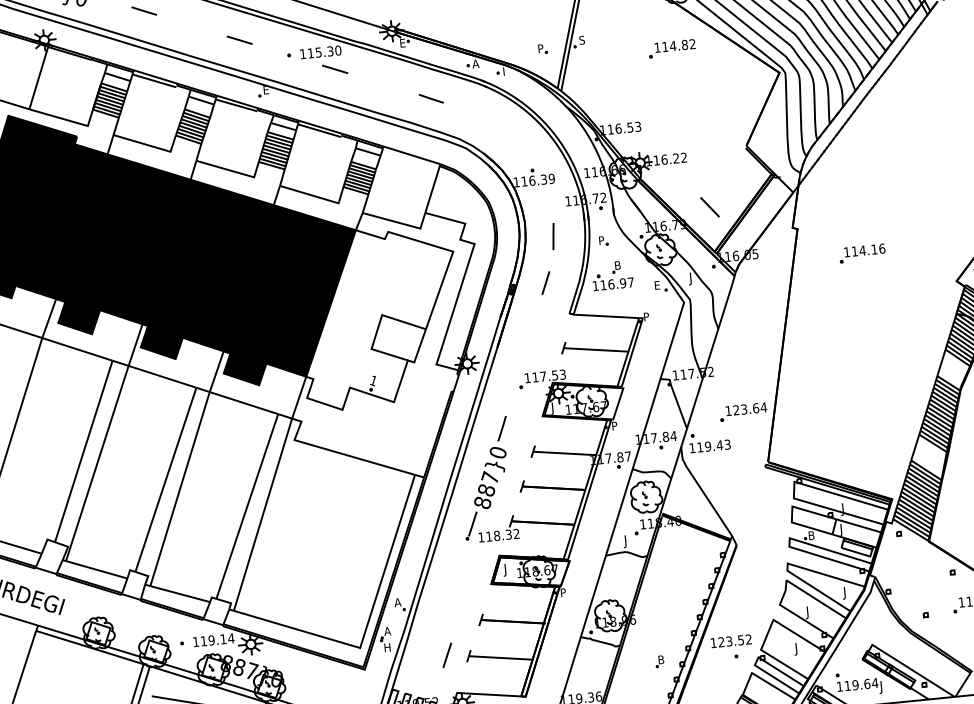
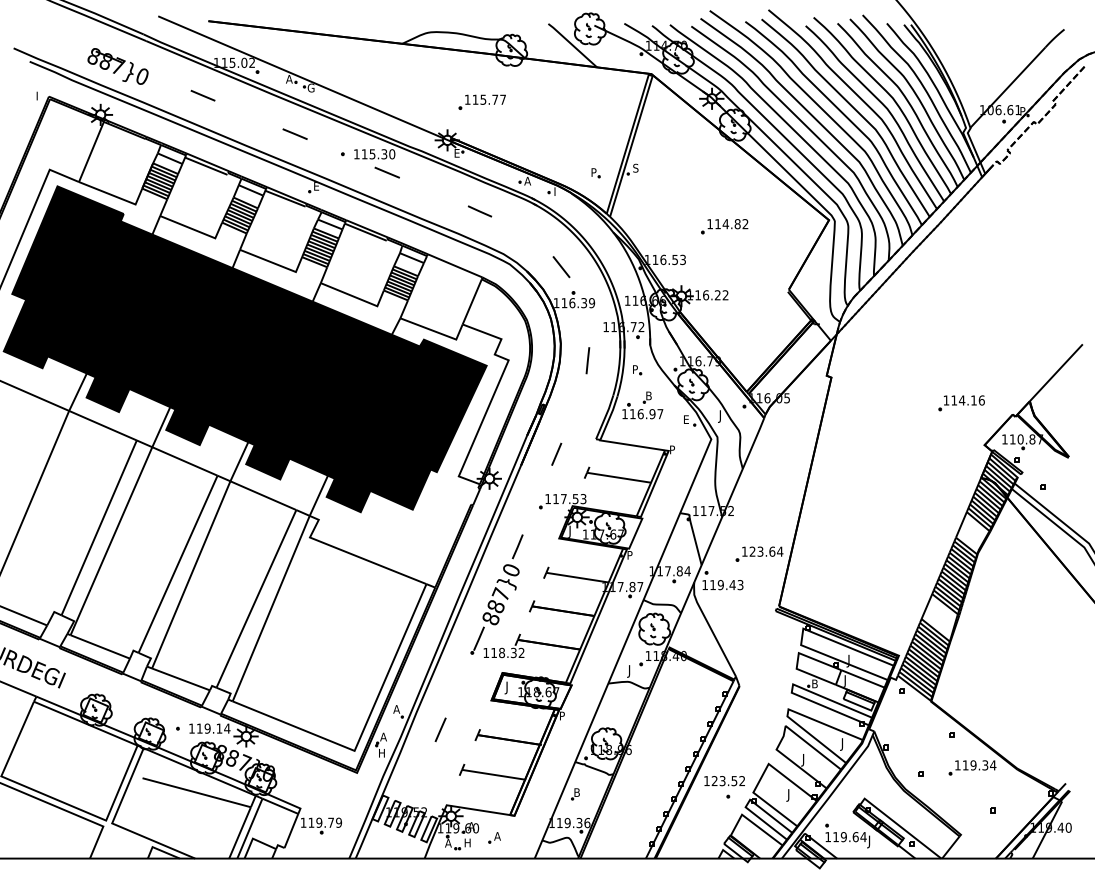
part: (672, 48) -> (724, 226), moved
line: (709, 207) -> (561, 267), moved
part: (862, 253) -> (961, 403), moved
line: (545, 282) -> (556, 453), moved
fill: (379, 317) -> (406, 423), added
line: (447, 654) -> (440, 729), moved
part: (659, 661) -> (575, 794), moved

